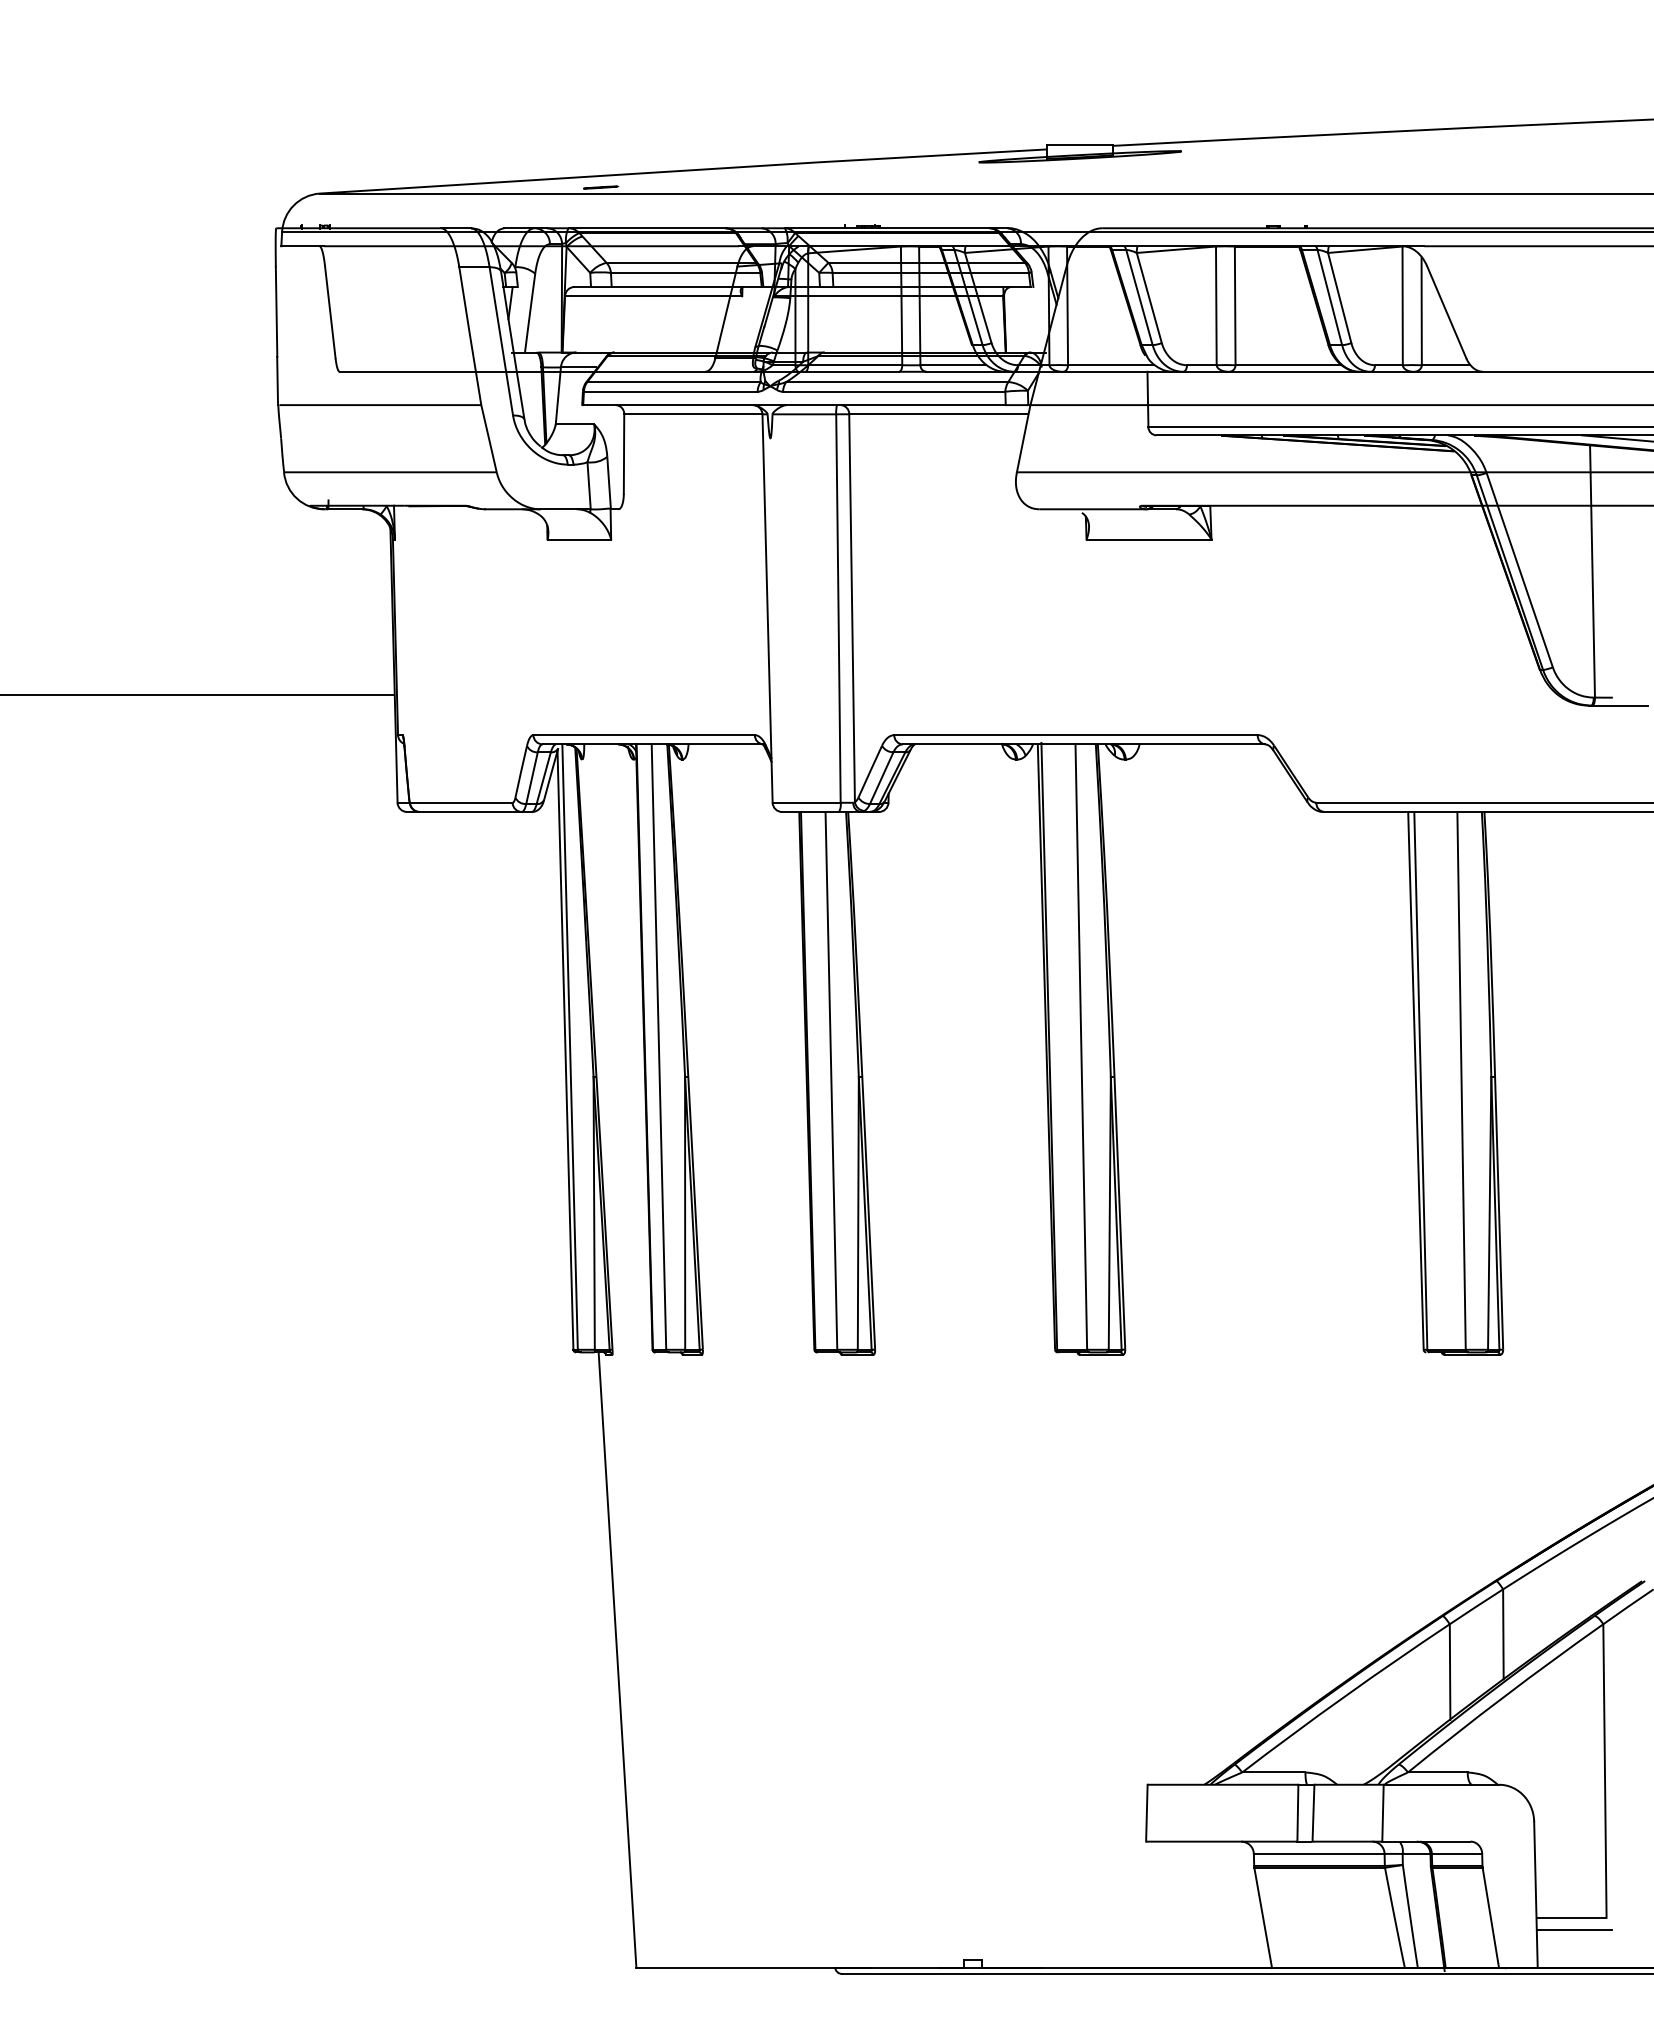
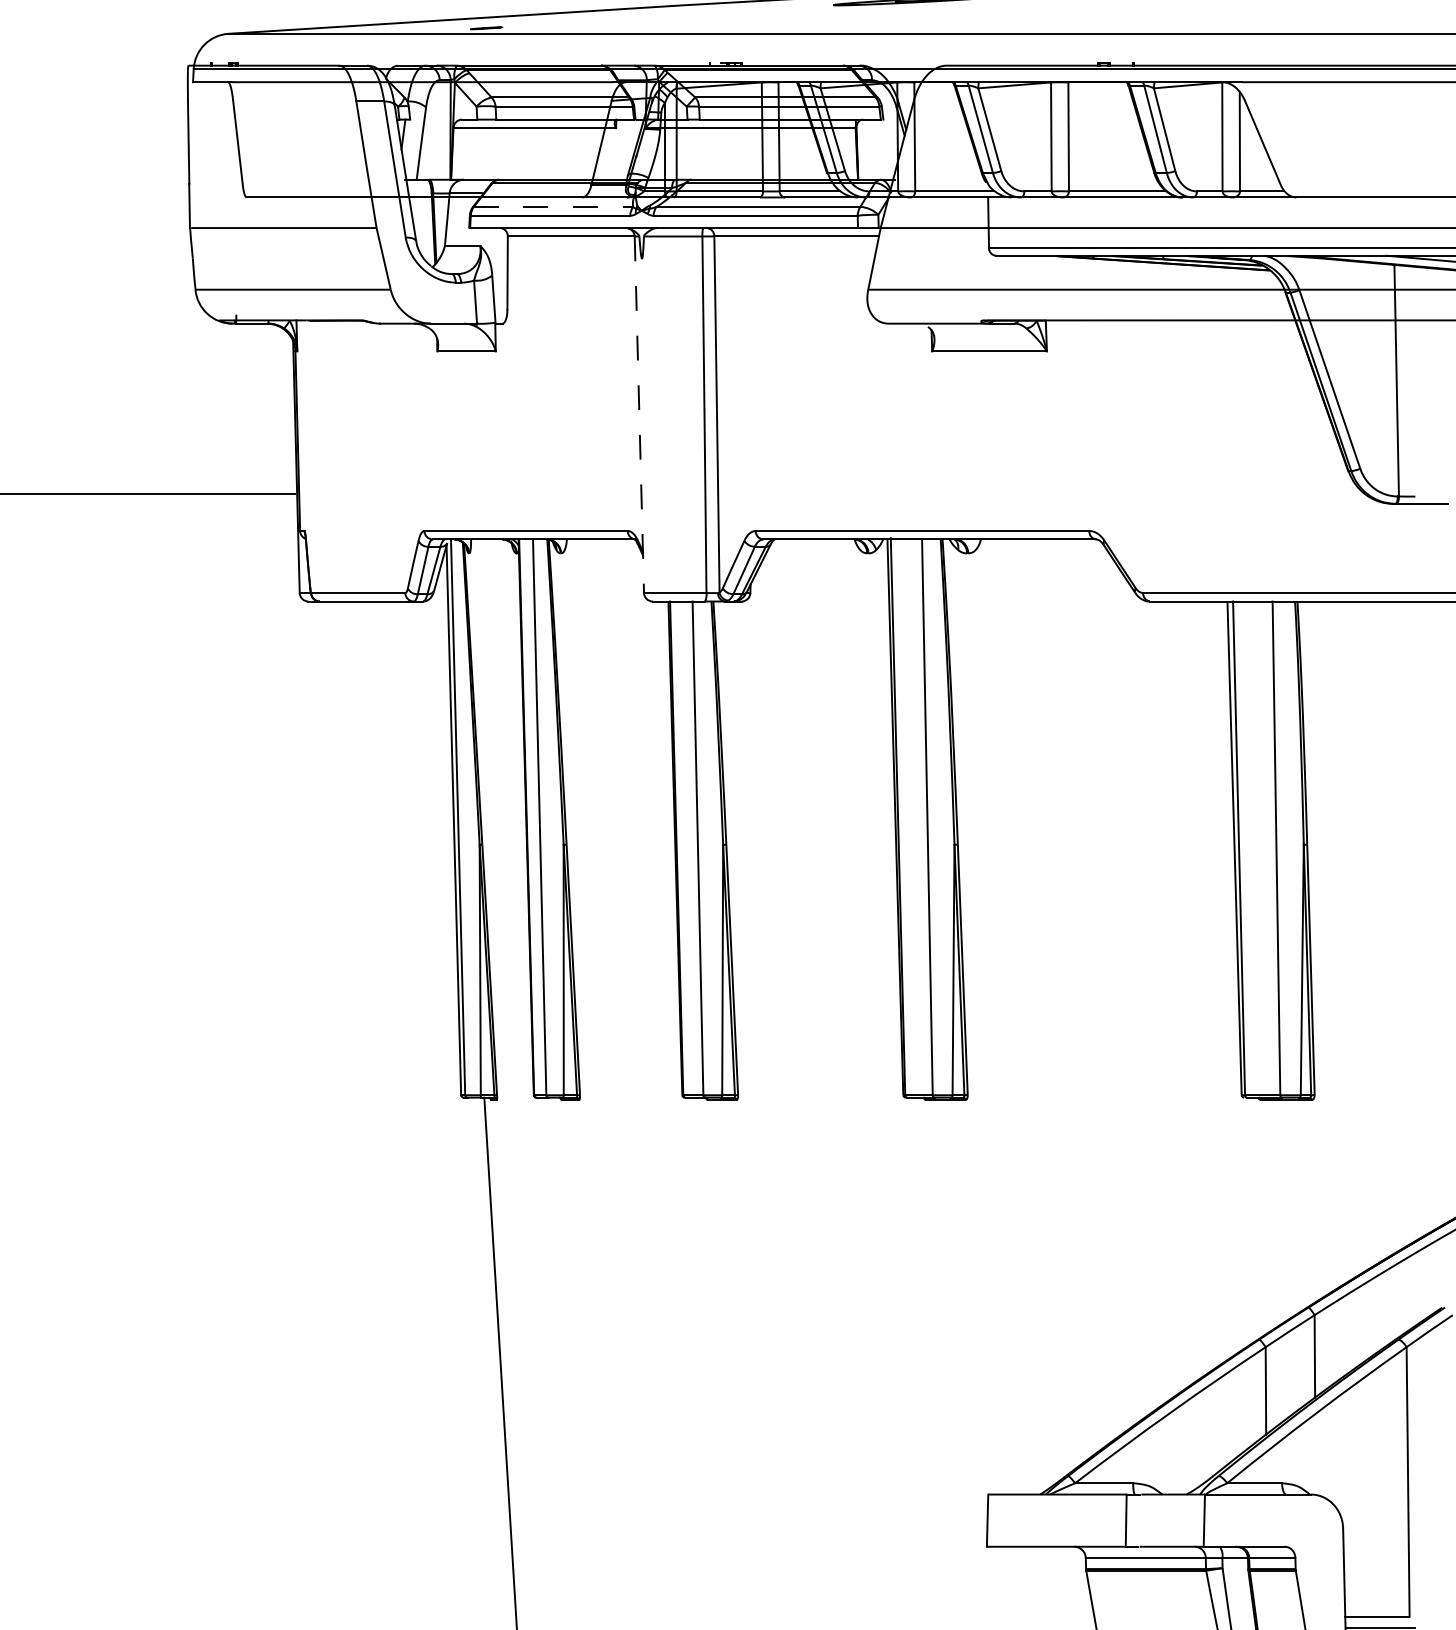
line: (674, 382) -> (553, 207), solid -> dashed
line: (767, 609) -> (639, 415), solid -> dashed
line: (1313, 1812) -> (1140, 1520), removed

